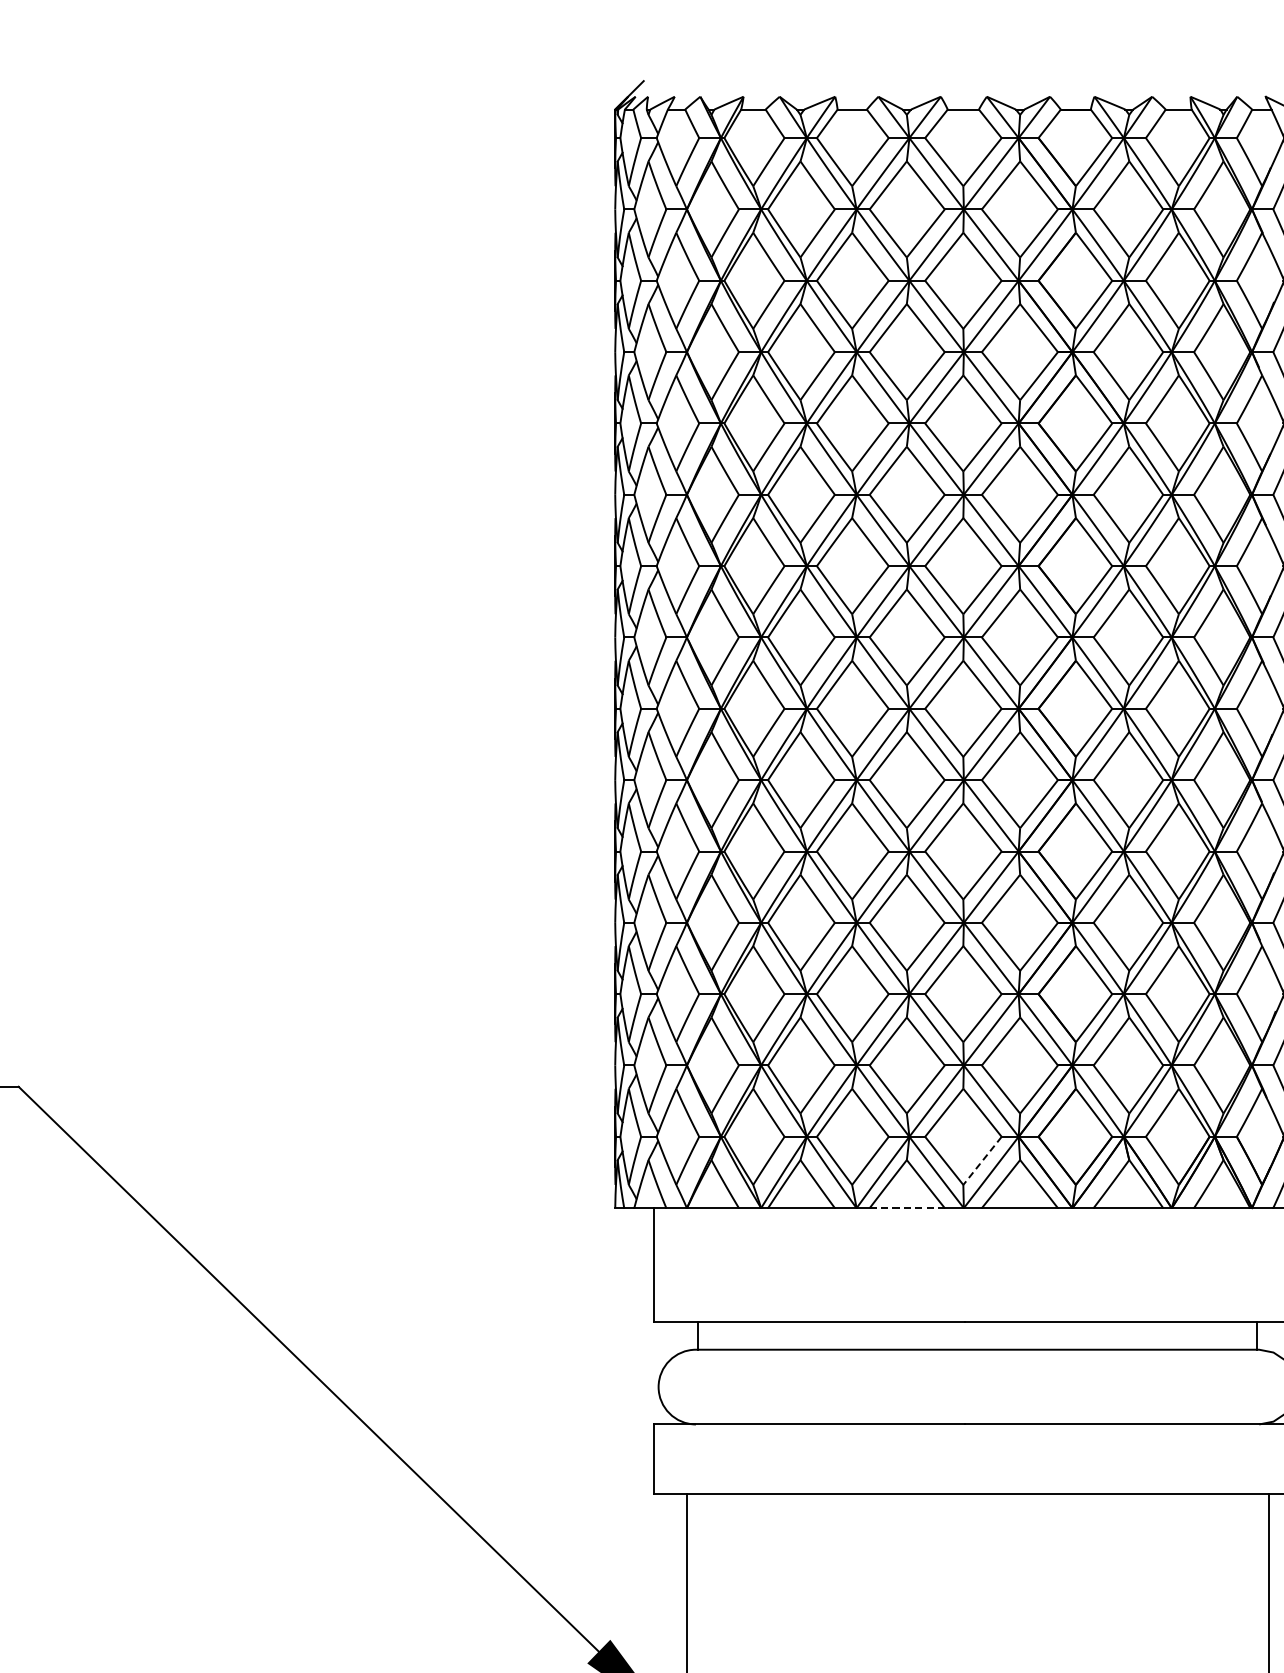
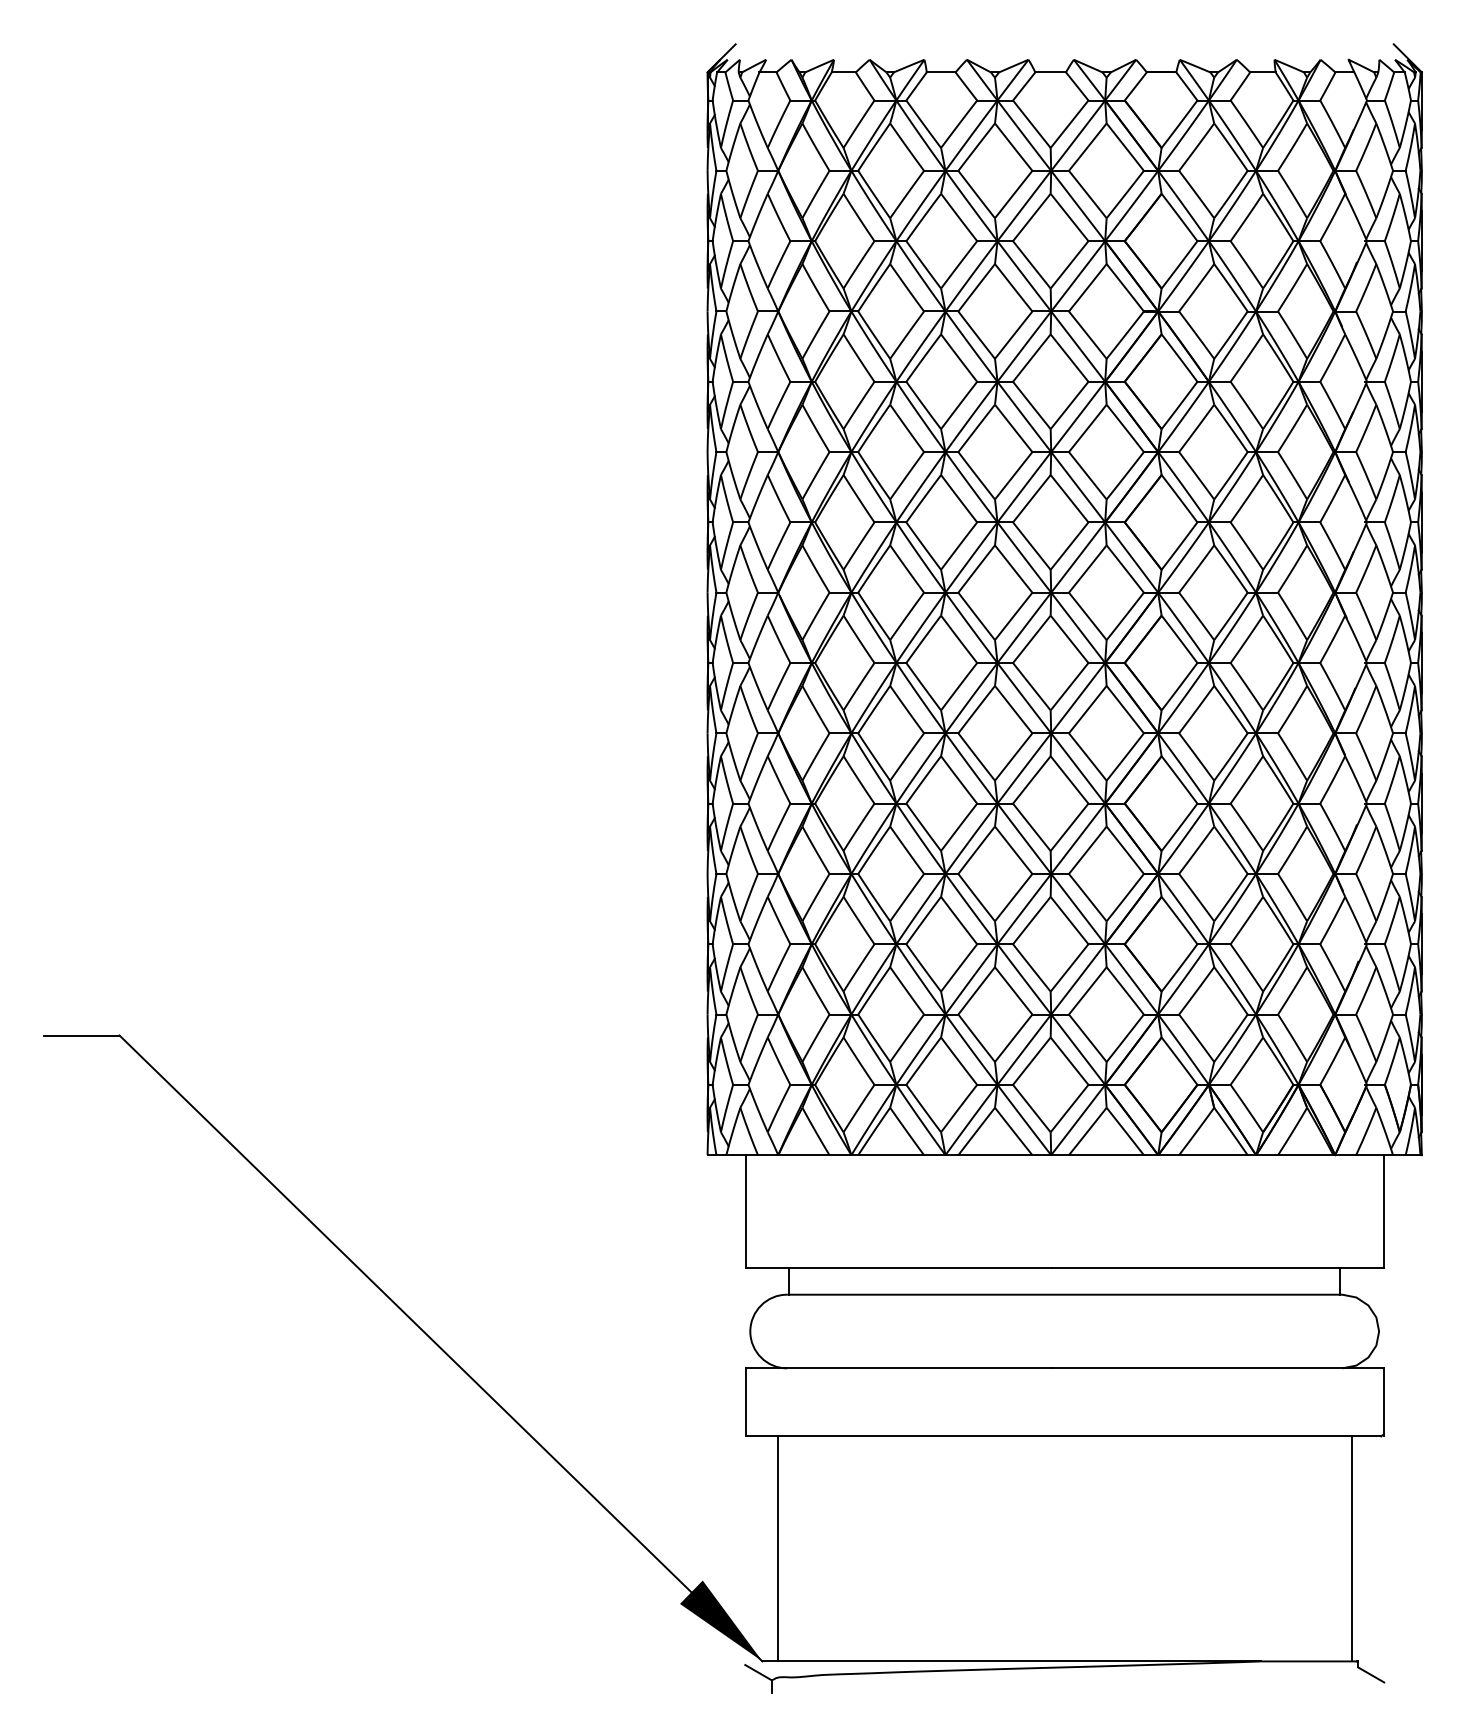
line: (982, 1161) -> (1069, 1109), dashed -> solid
line: (907, 1208) -> (995, 1155), dashed -> solid

